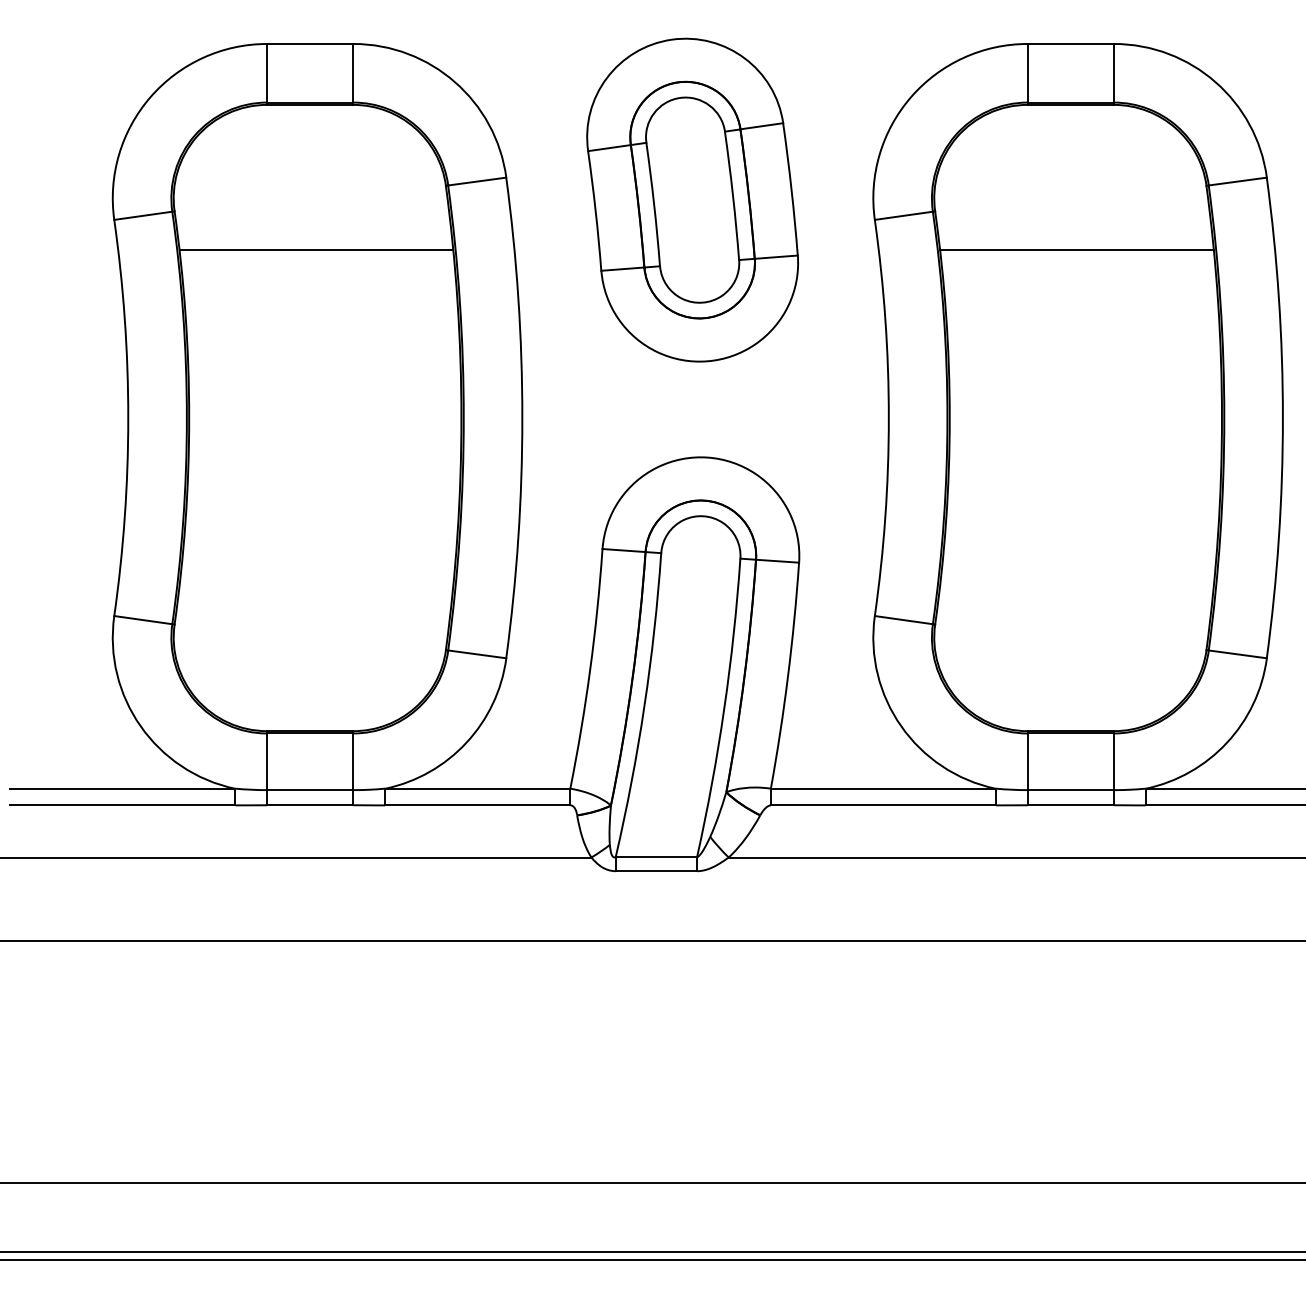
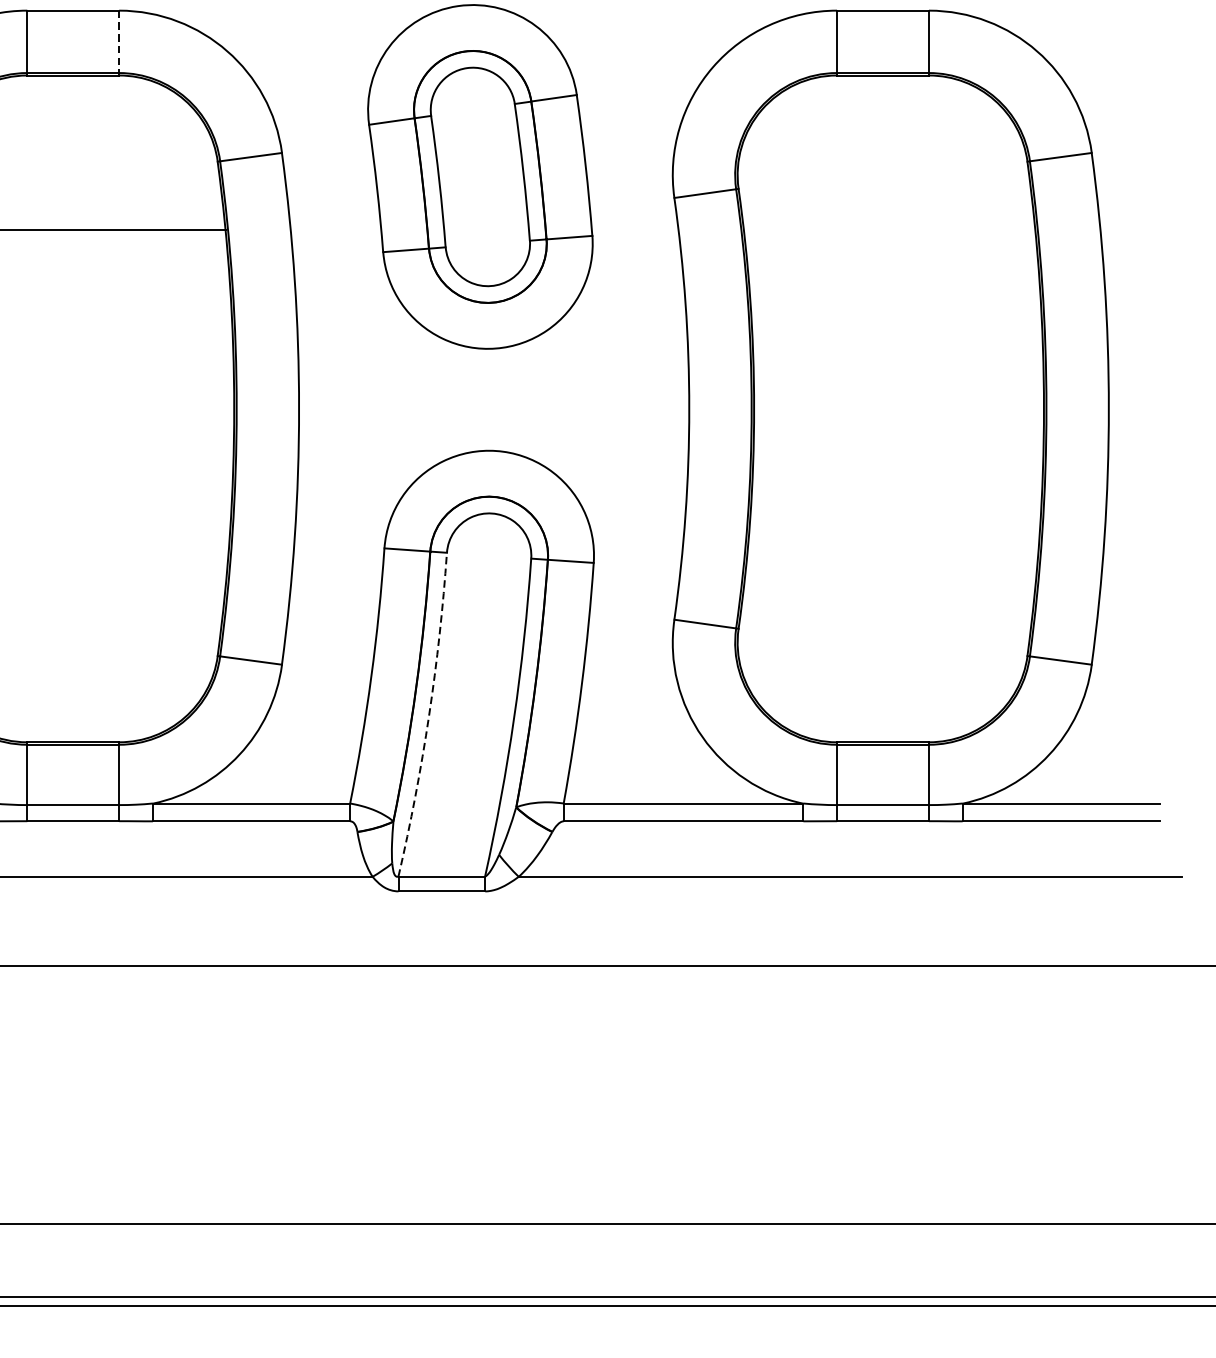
line: (353, 73) -> (119, 42), solid -> dashed
line: (1076, 250) -> (889, 230), removed
arc: (644, 706) -> (429, 716), solid -> dashed

